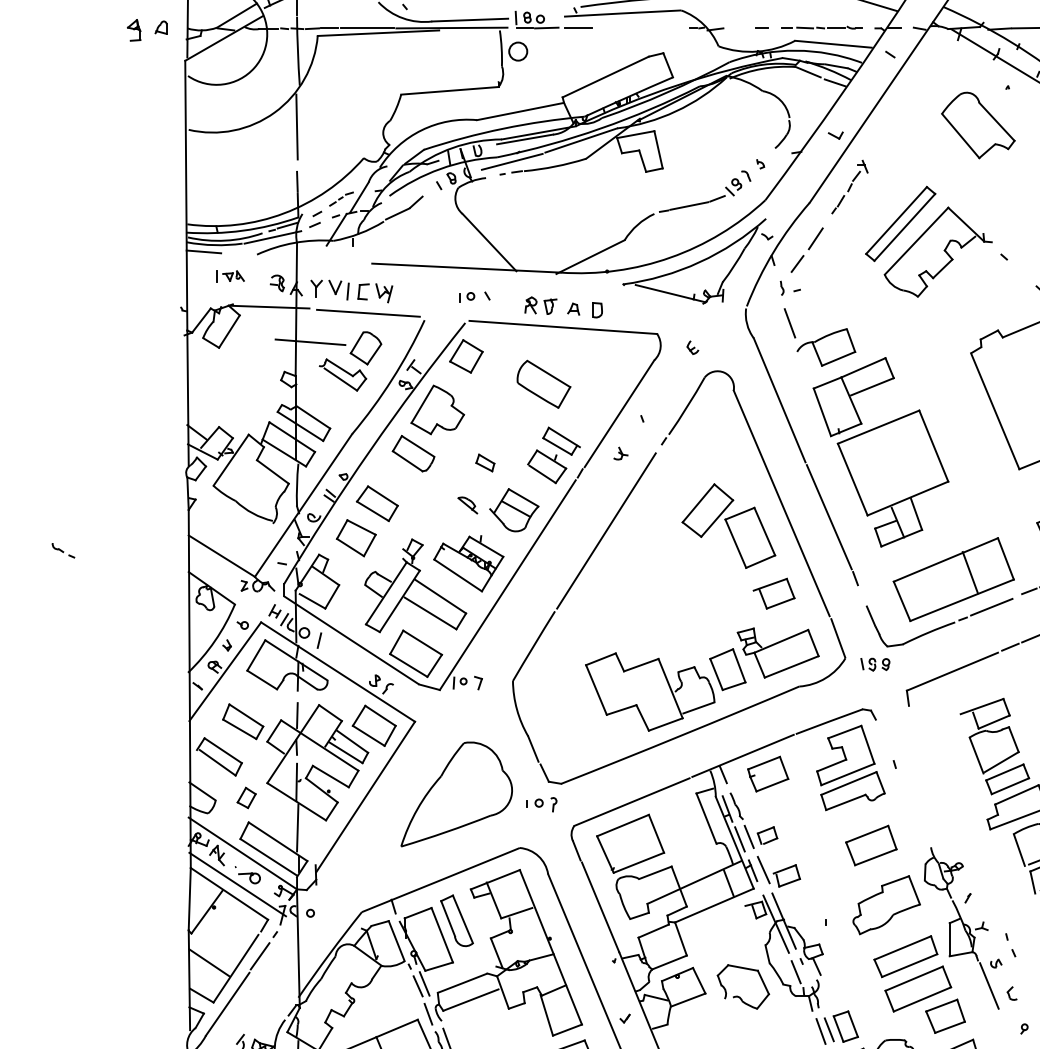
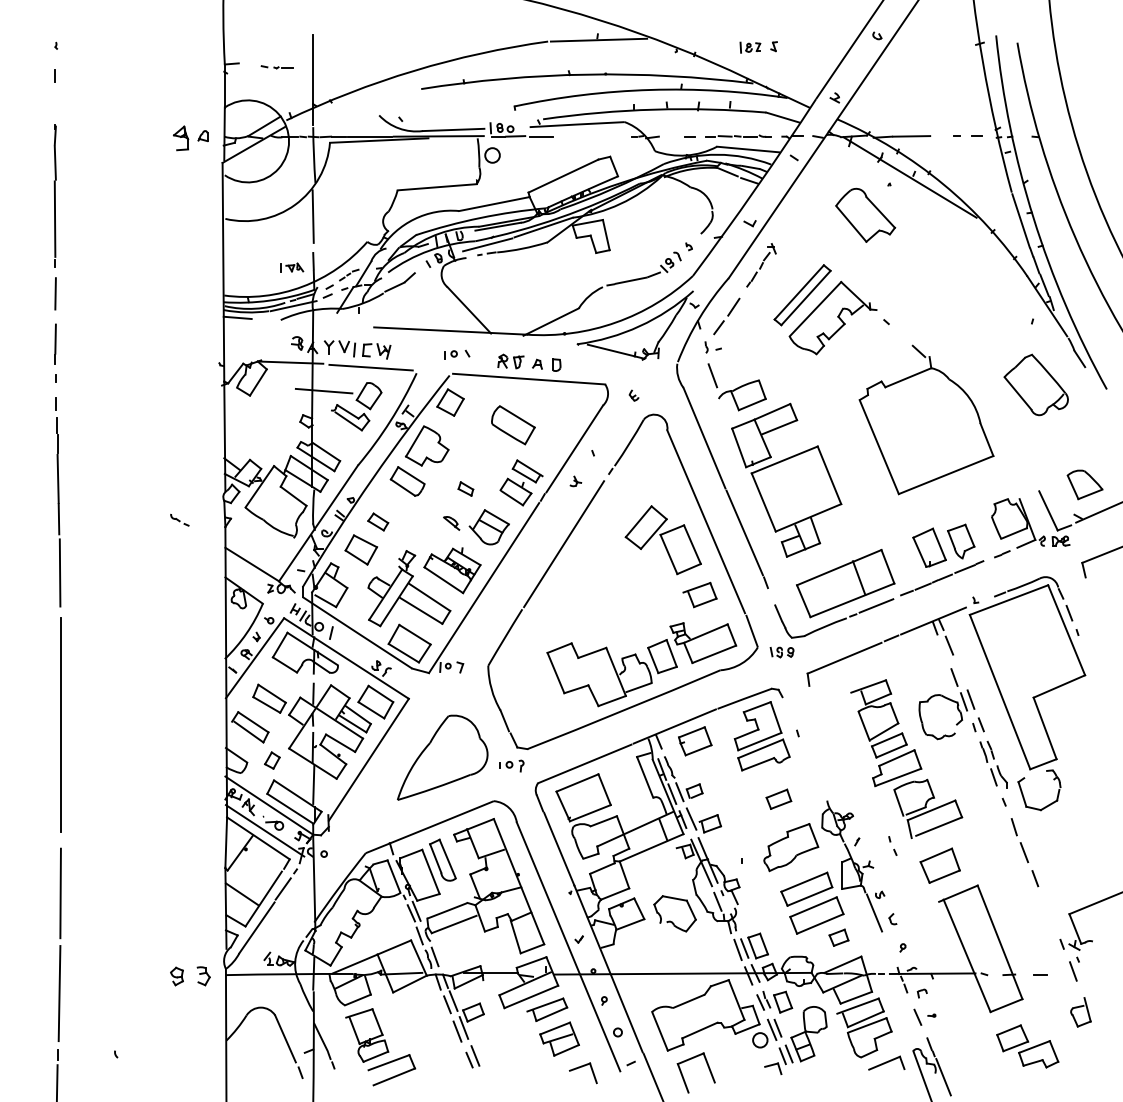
part: (134, 29) -> (181, 137), size x1.4
part: (230, 276) -> (292, 267), moved
part: (376, 503) -> (377, 521), size x0.6
part: (63, 551) -> (179, 520), moved
part: (870, 845) -> (778, 799), size x0.6
part: (1010, 944) -> (892, 845), moved
part: (944, 1016) -> (838, 937), size x0.6

